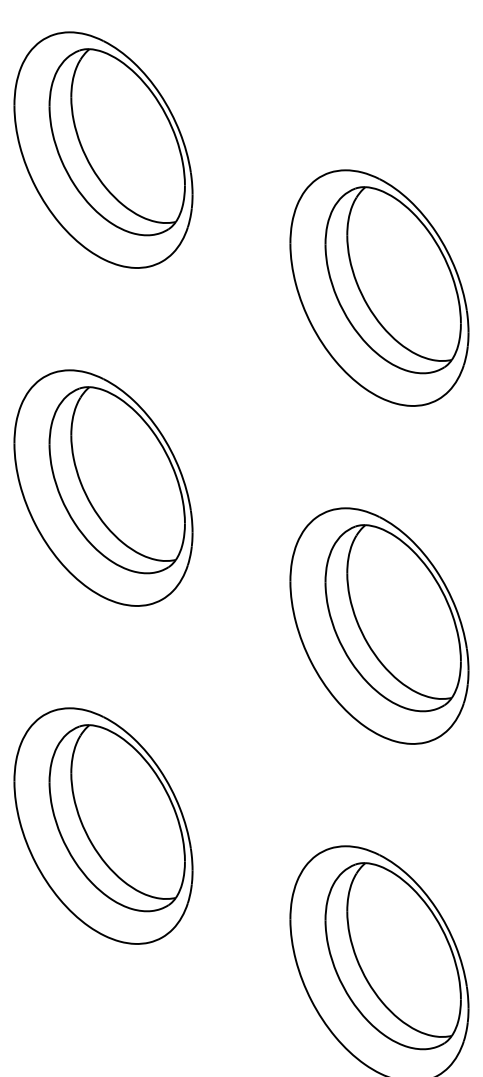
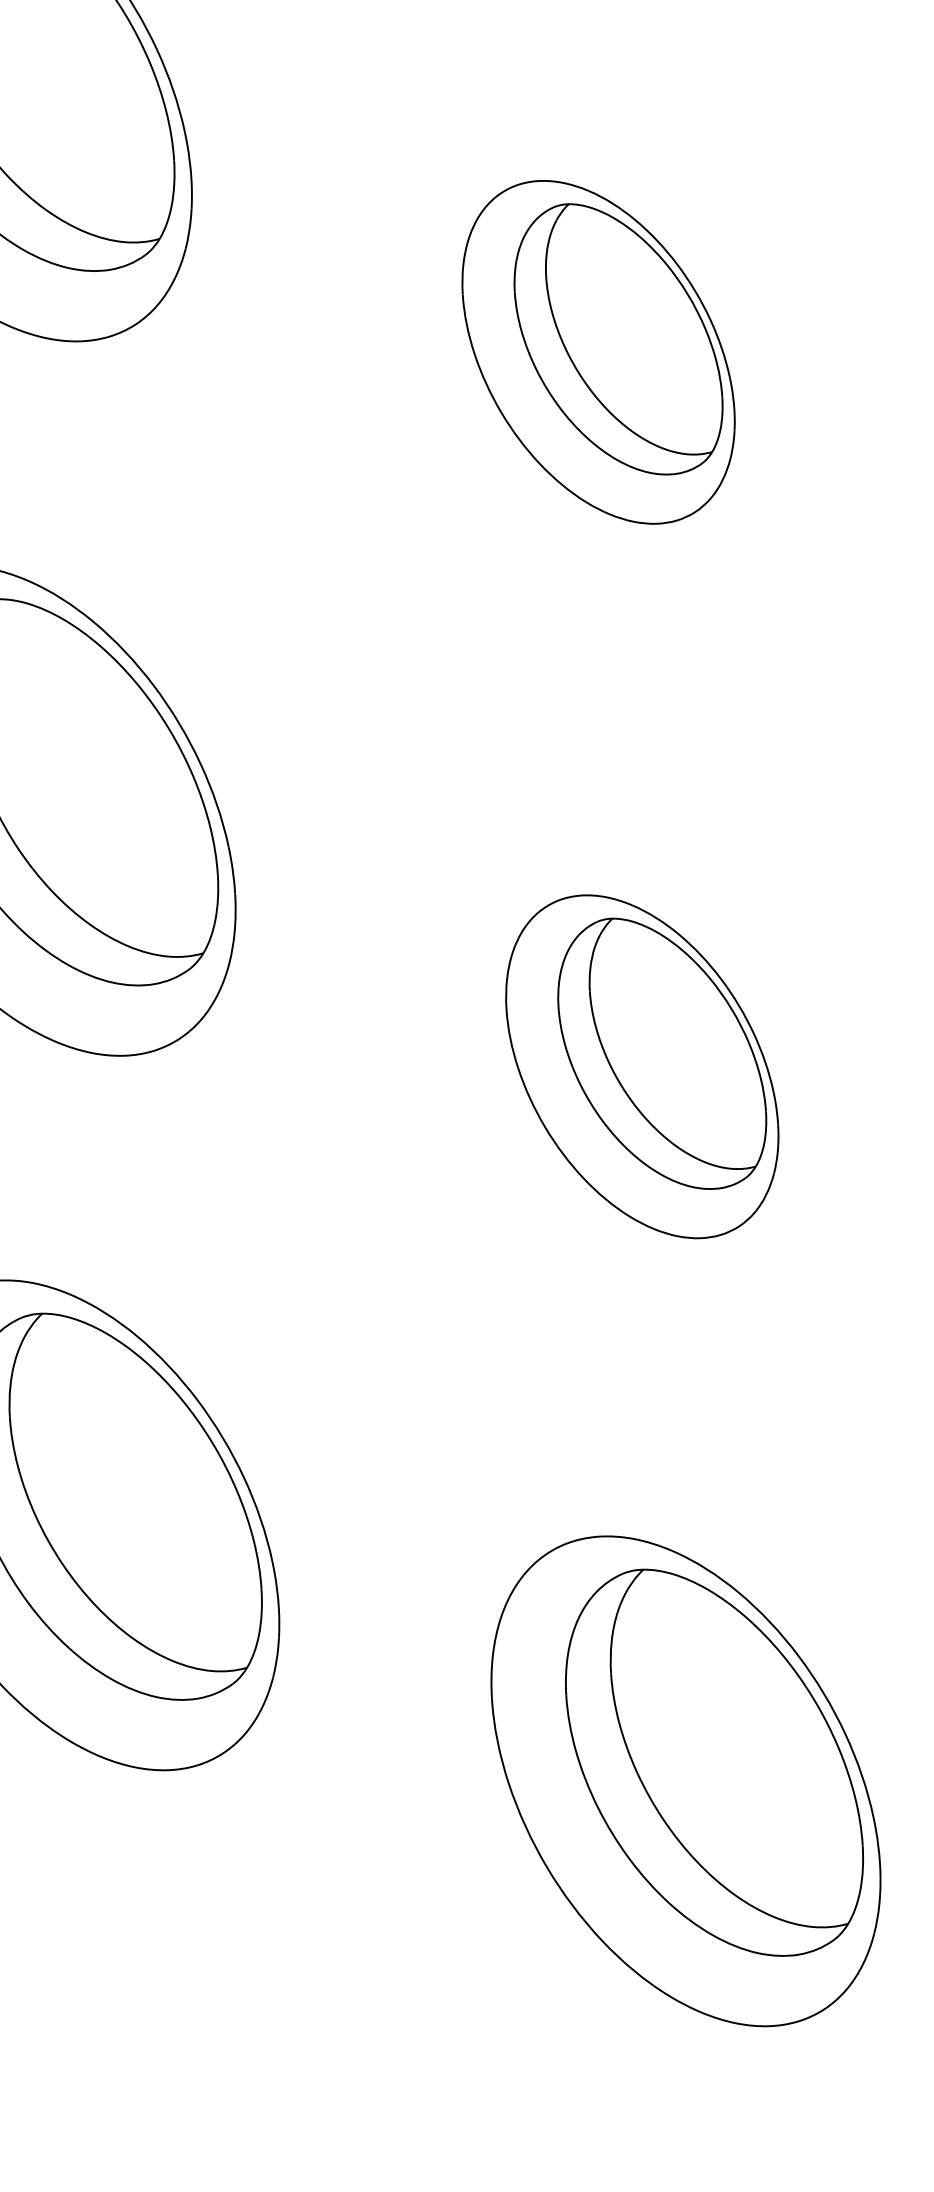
part: (379, 287) -> (598, 351), size x0.7
part: (379, 625) -> (642, 1065), size x0.7

